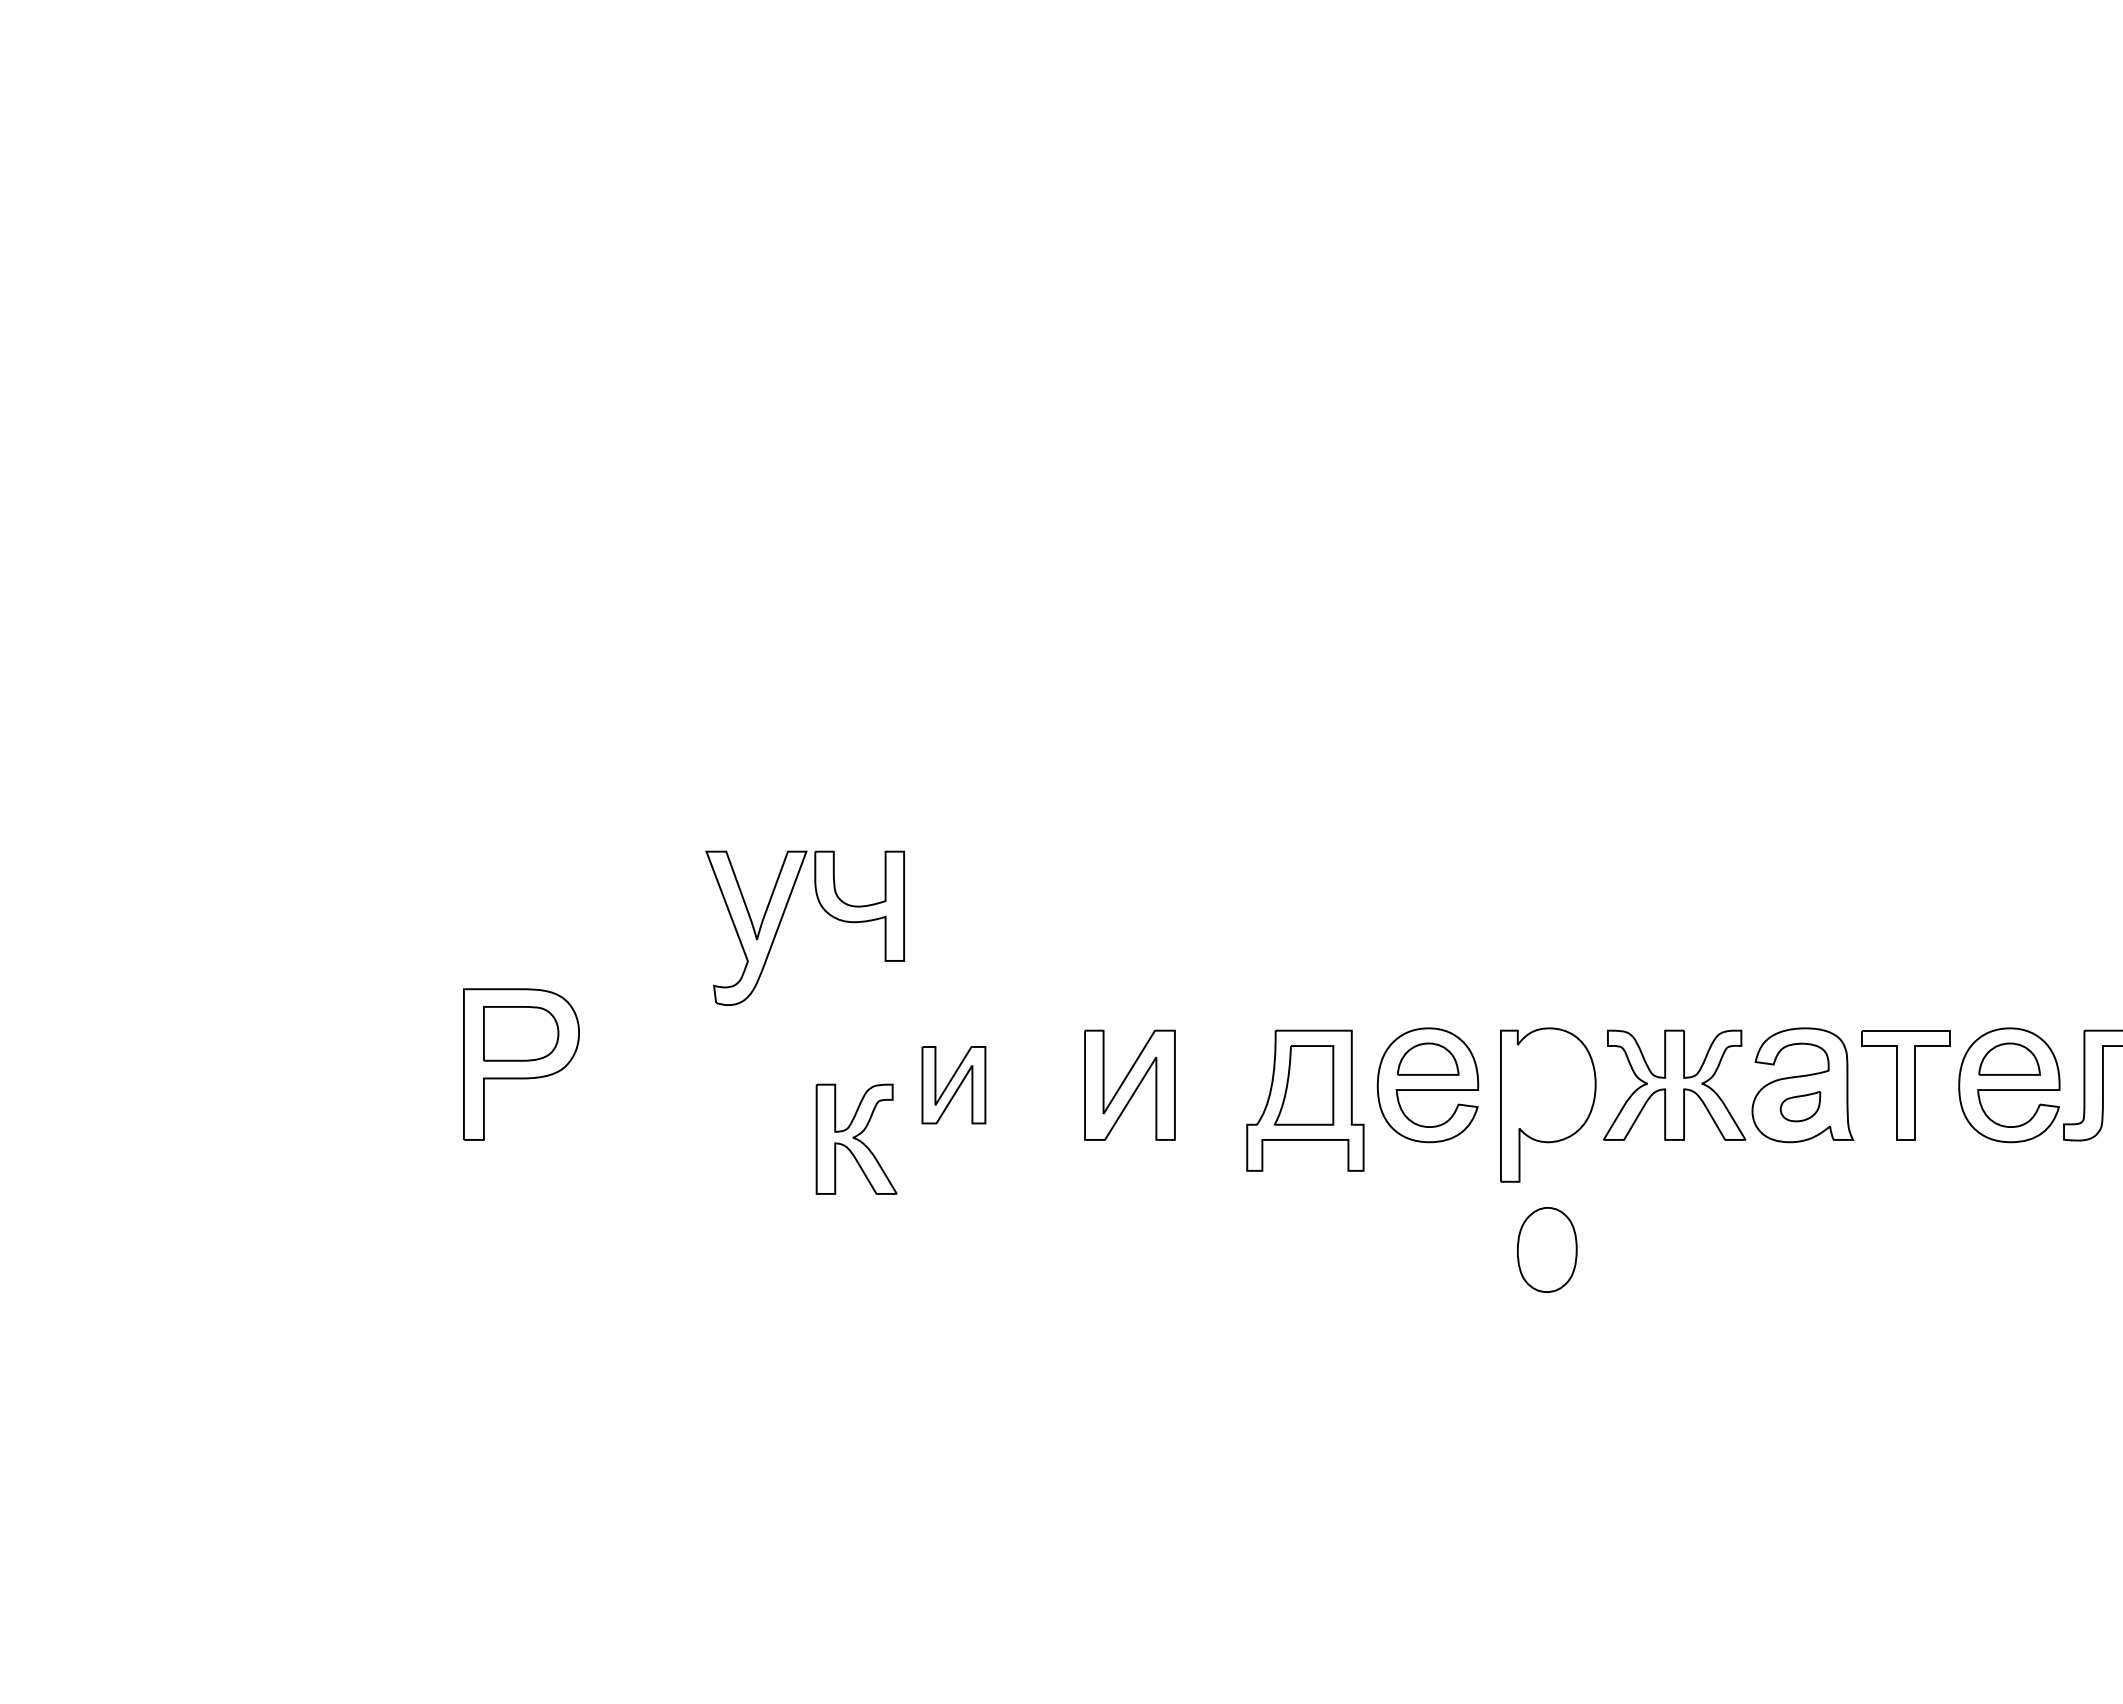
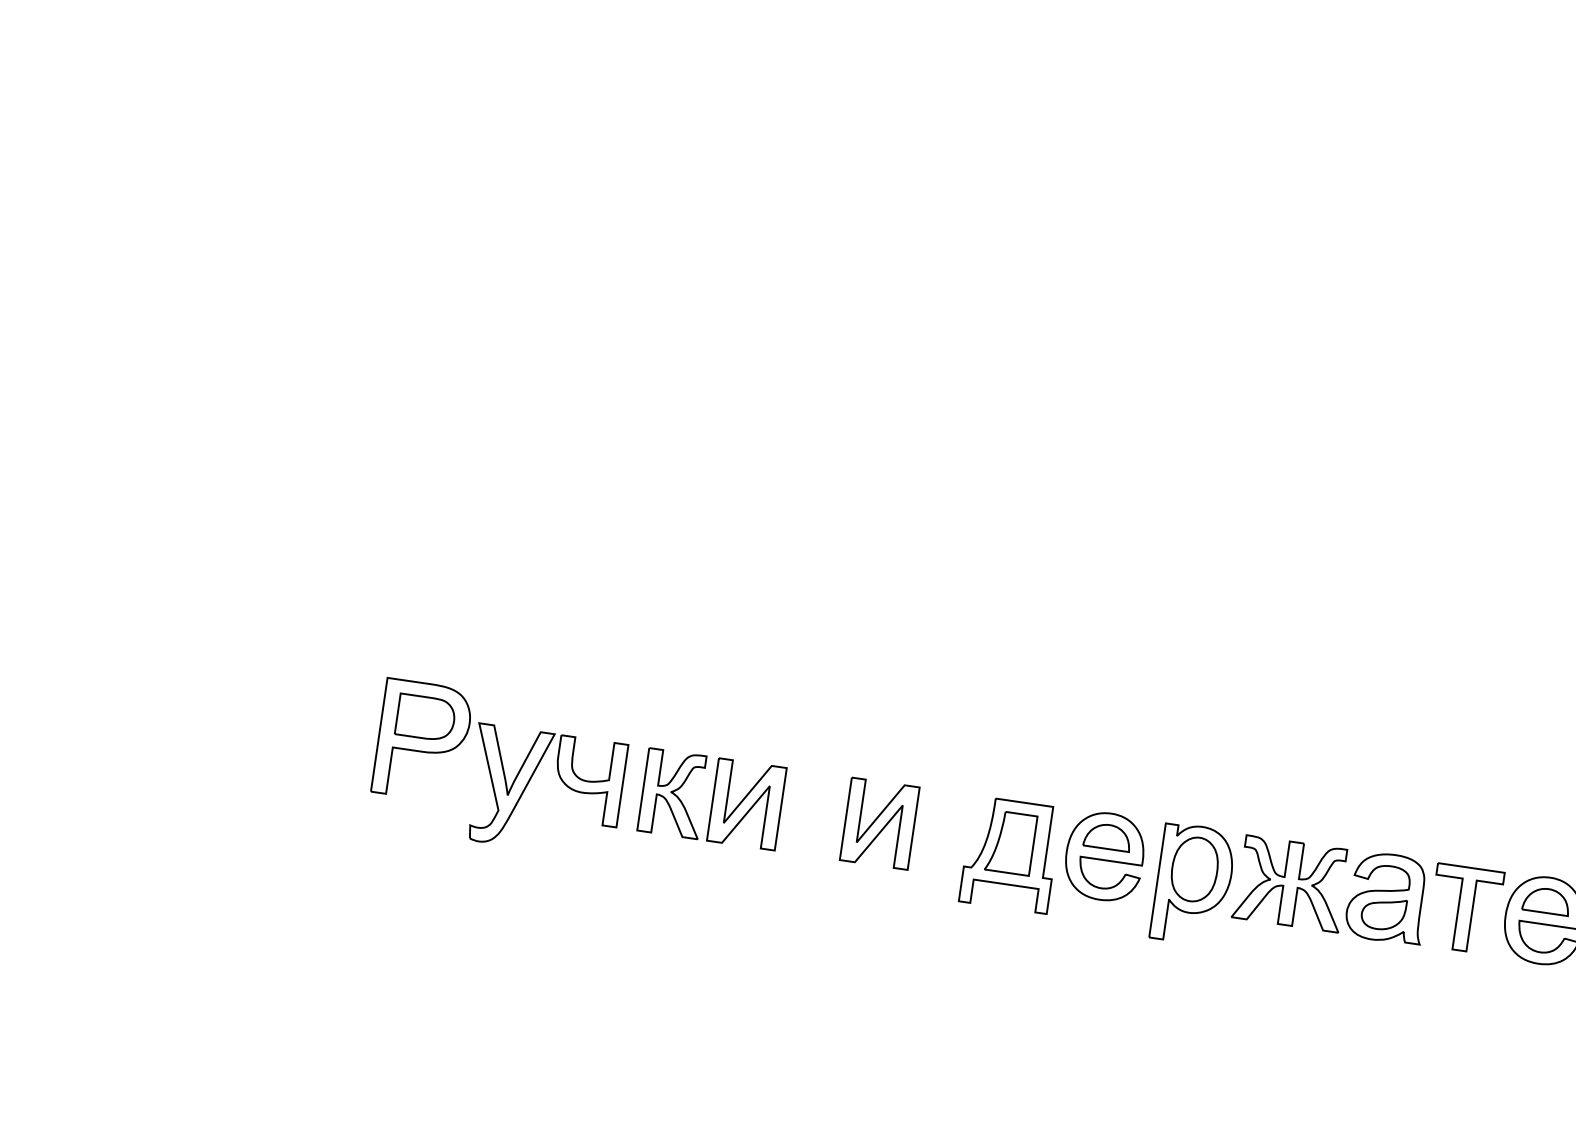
part: (782, 919) -> (529, 782), moved
part: (953, 1084) -> (746, 803), size x1.43
part: (1800, 1106) -> (1383, 913), size x1.43
part: (856, 1138) -> (673, 793), moved
part: (1546, 1249) -> (1194, 869), moved

